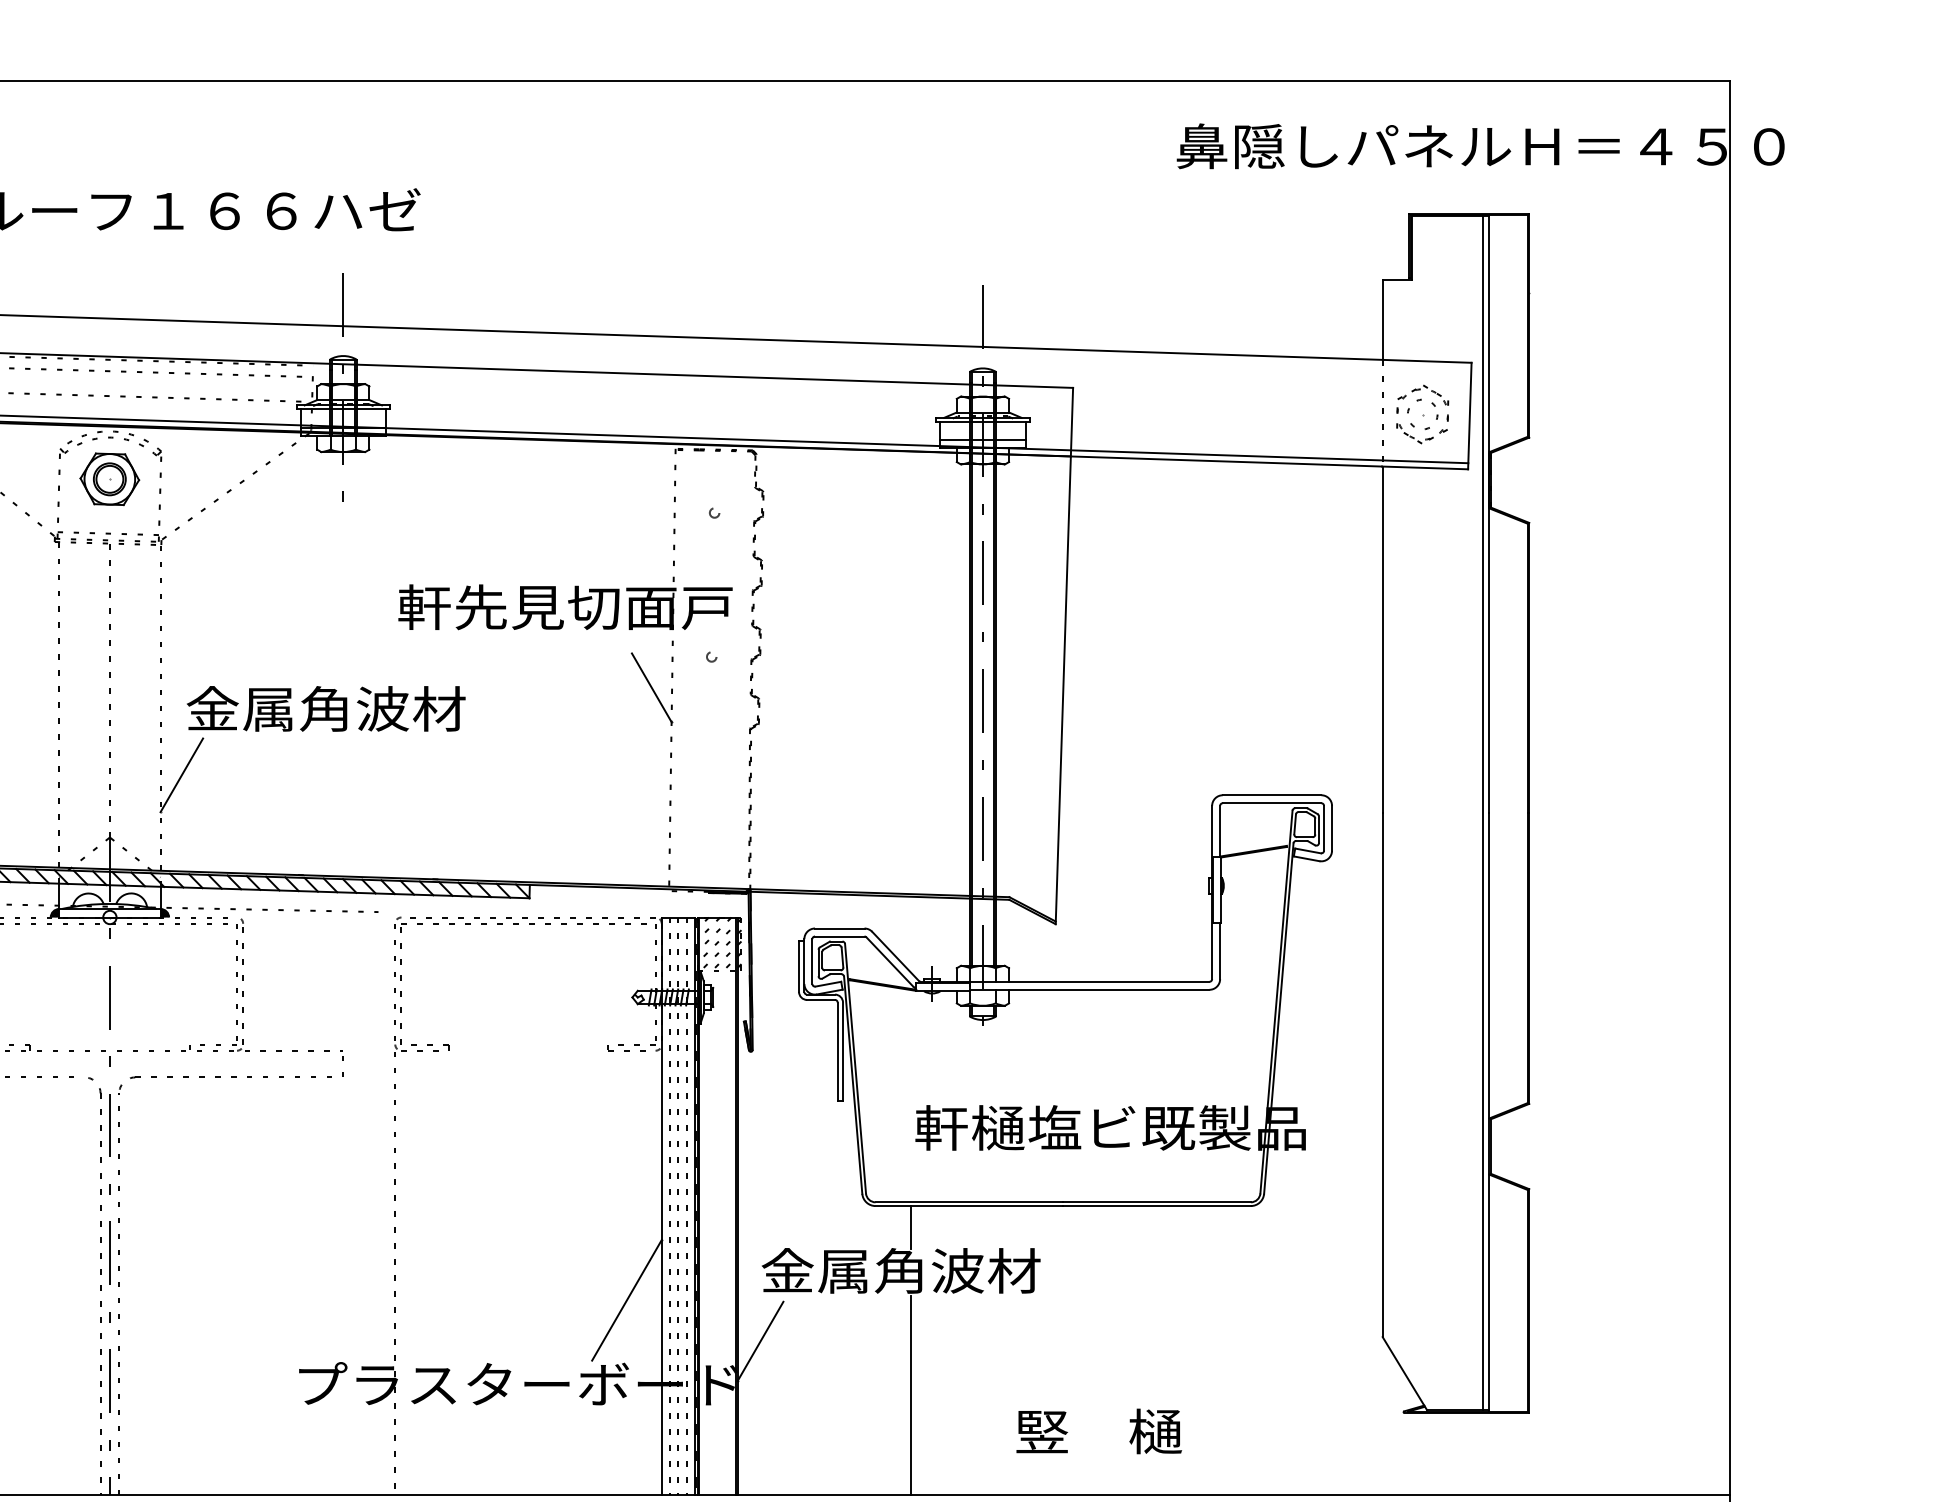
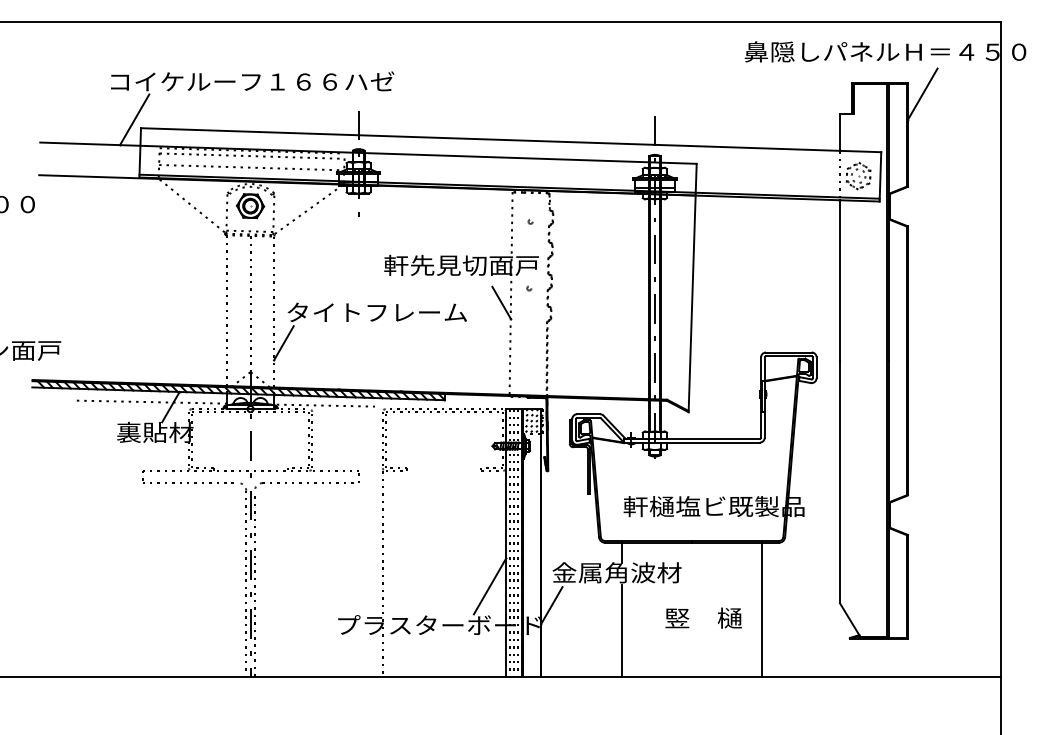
line: (1560, 236) -> (922, 93), added
text: (381, 708) -> (376, 312), 金属角波材 -> タイトフレーム
line: (1215, 1350) -> (762, 609), added
text: (1098, 1430) -> (703, 617), moved

